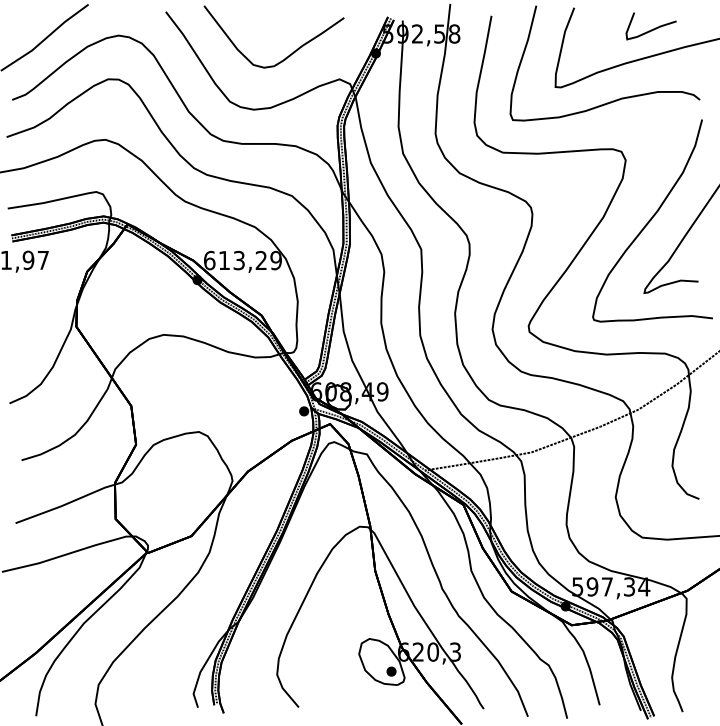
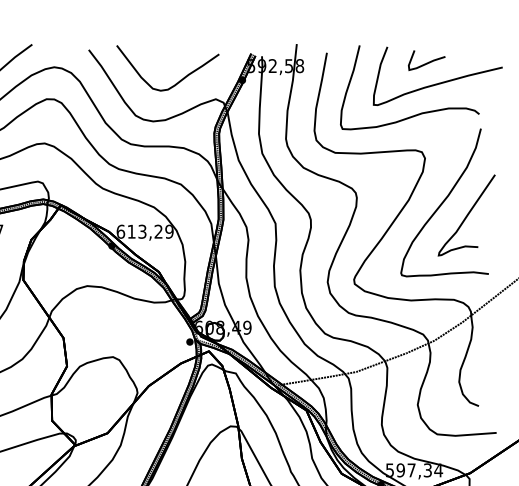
part: (650, 26) -> (426, 60), moved

